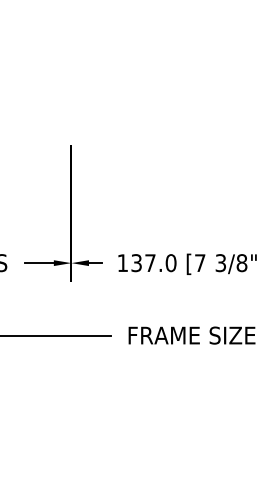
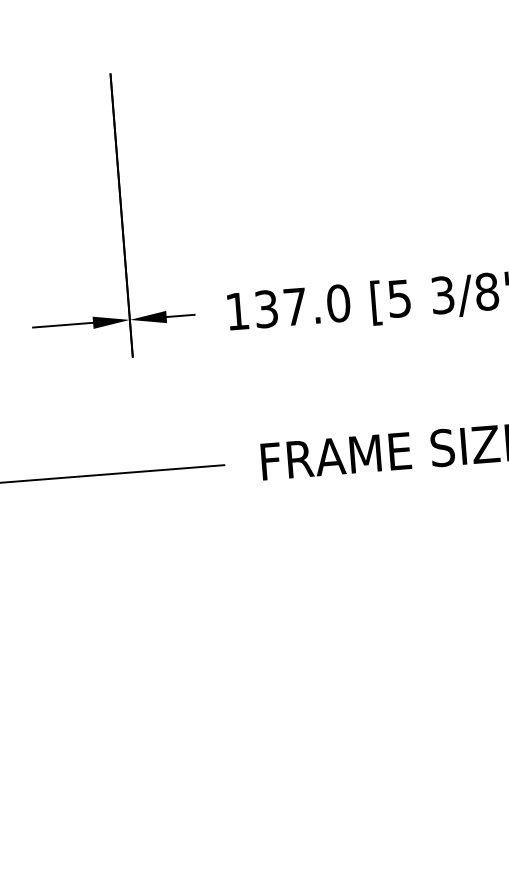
text: (200, 263) -> (400, 299), [7 -> [5

